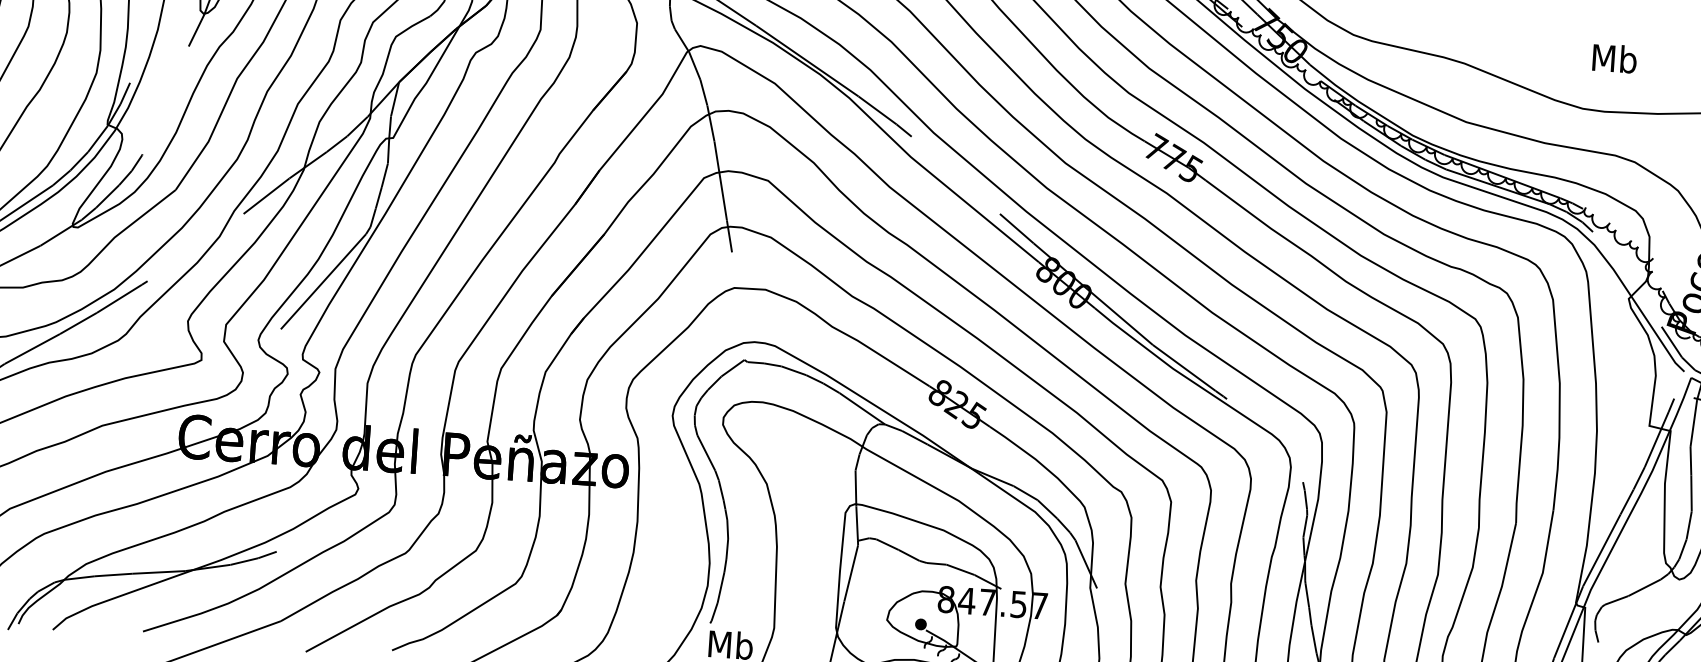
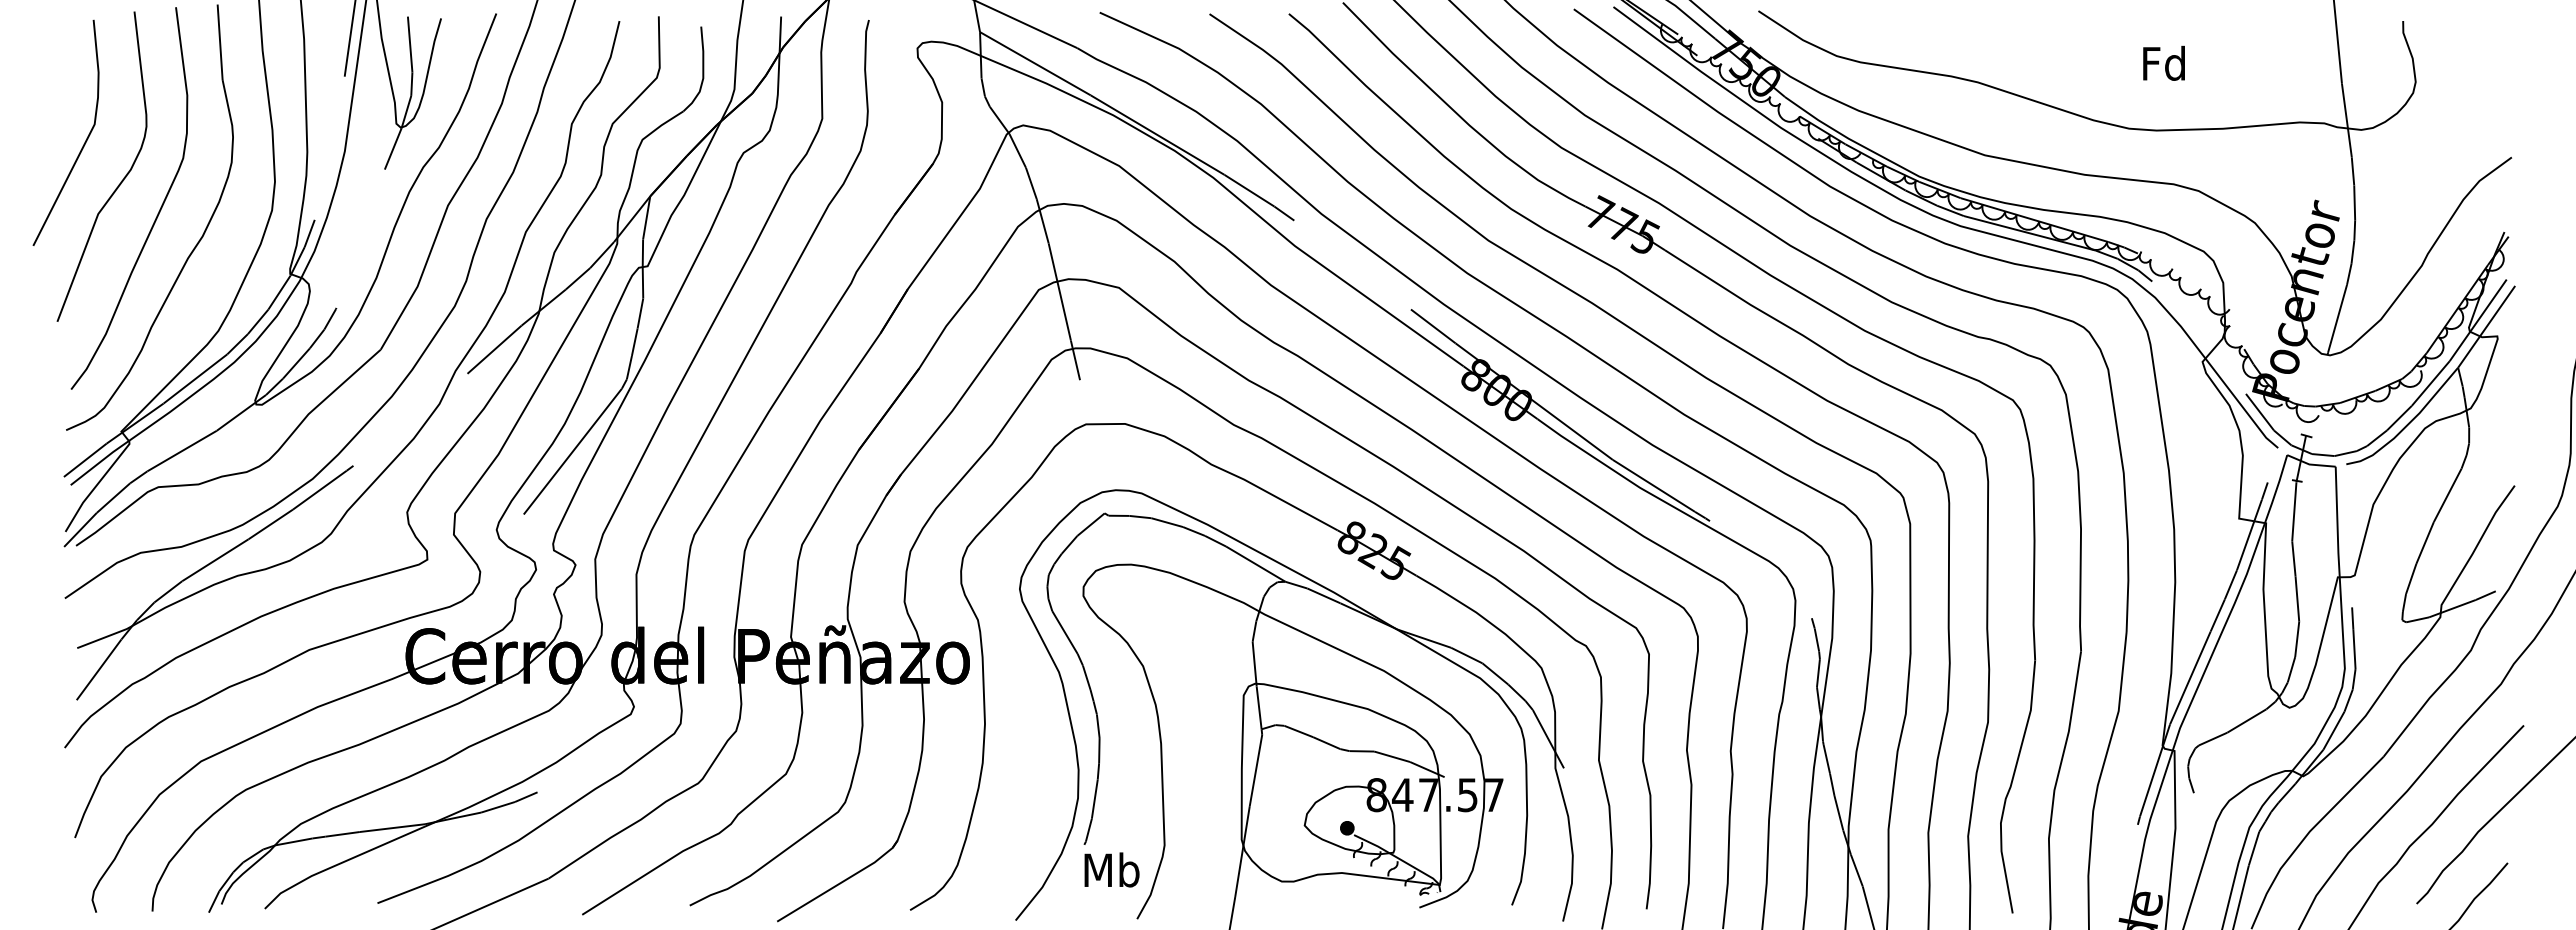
text: (1614, 57) -> (2164, 62), Mb -> Fd

